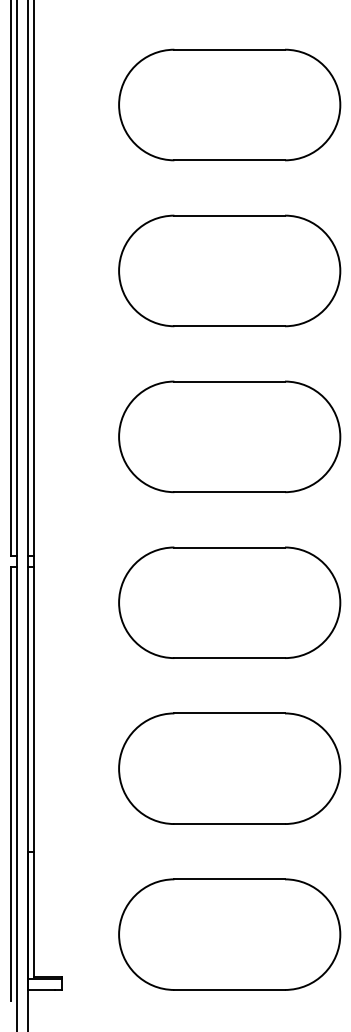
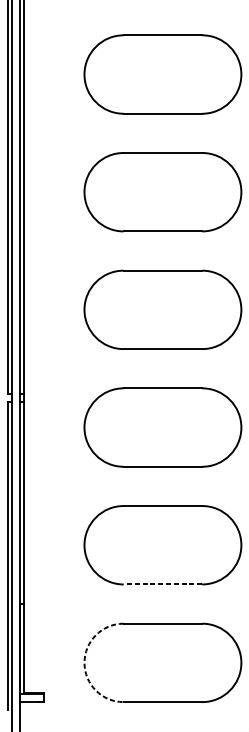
line: (229, 824) -> (162, 584), solid -> dashed
arc: (119, 934) -> (84, 662), solid -> dashed

